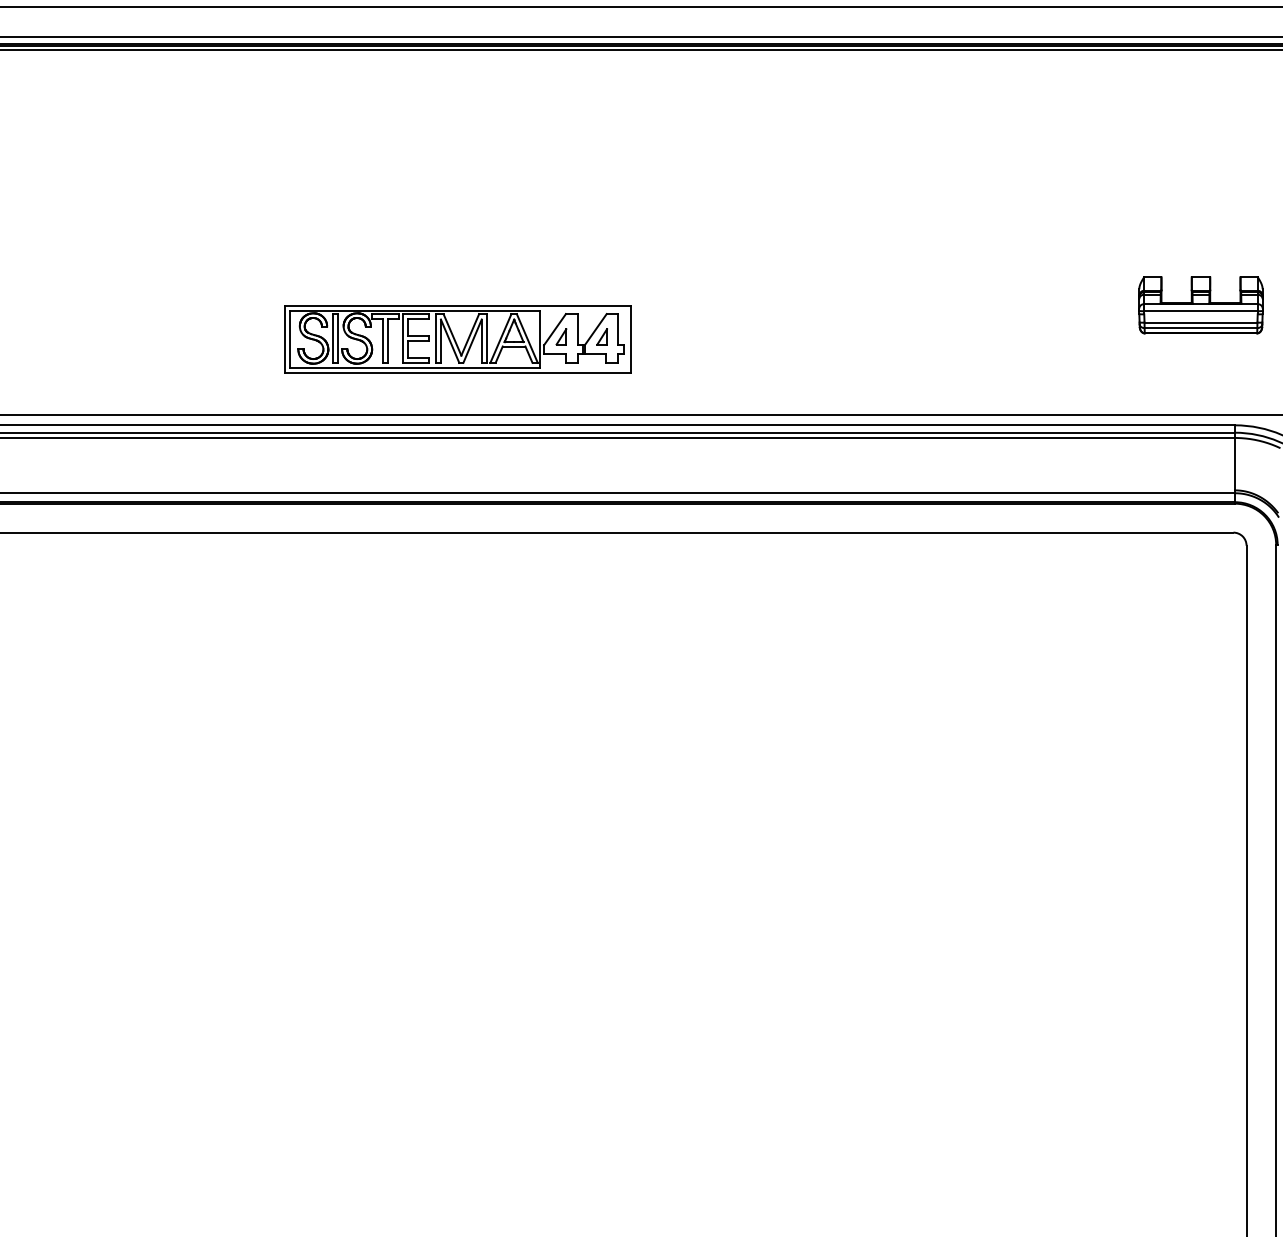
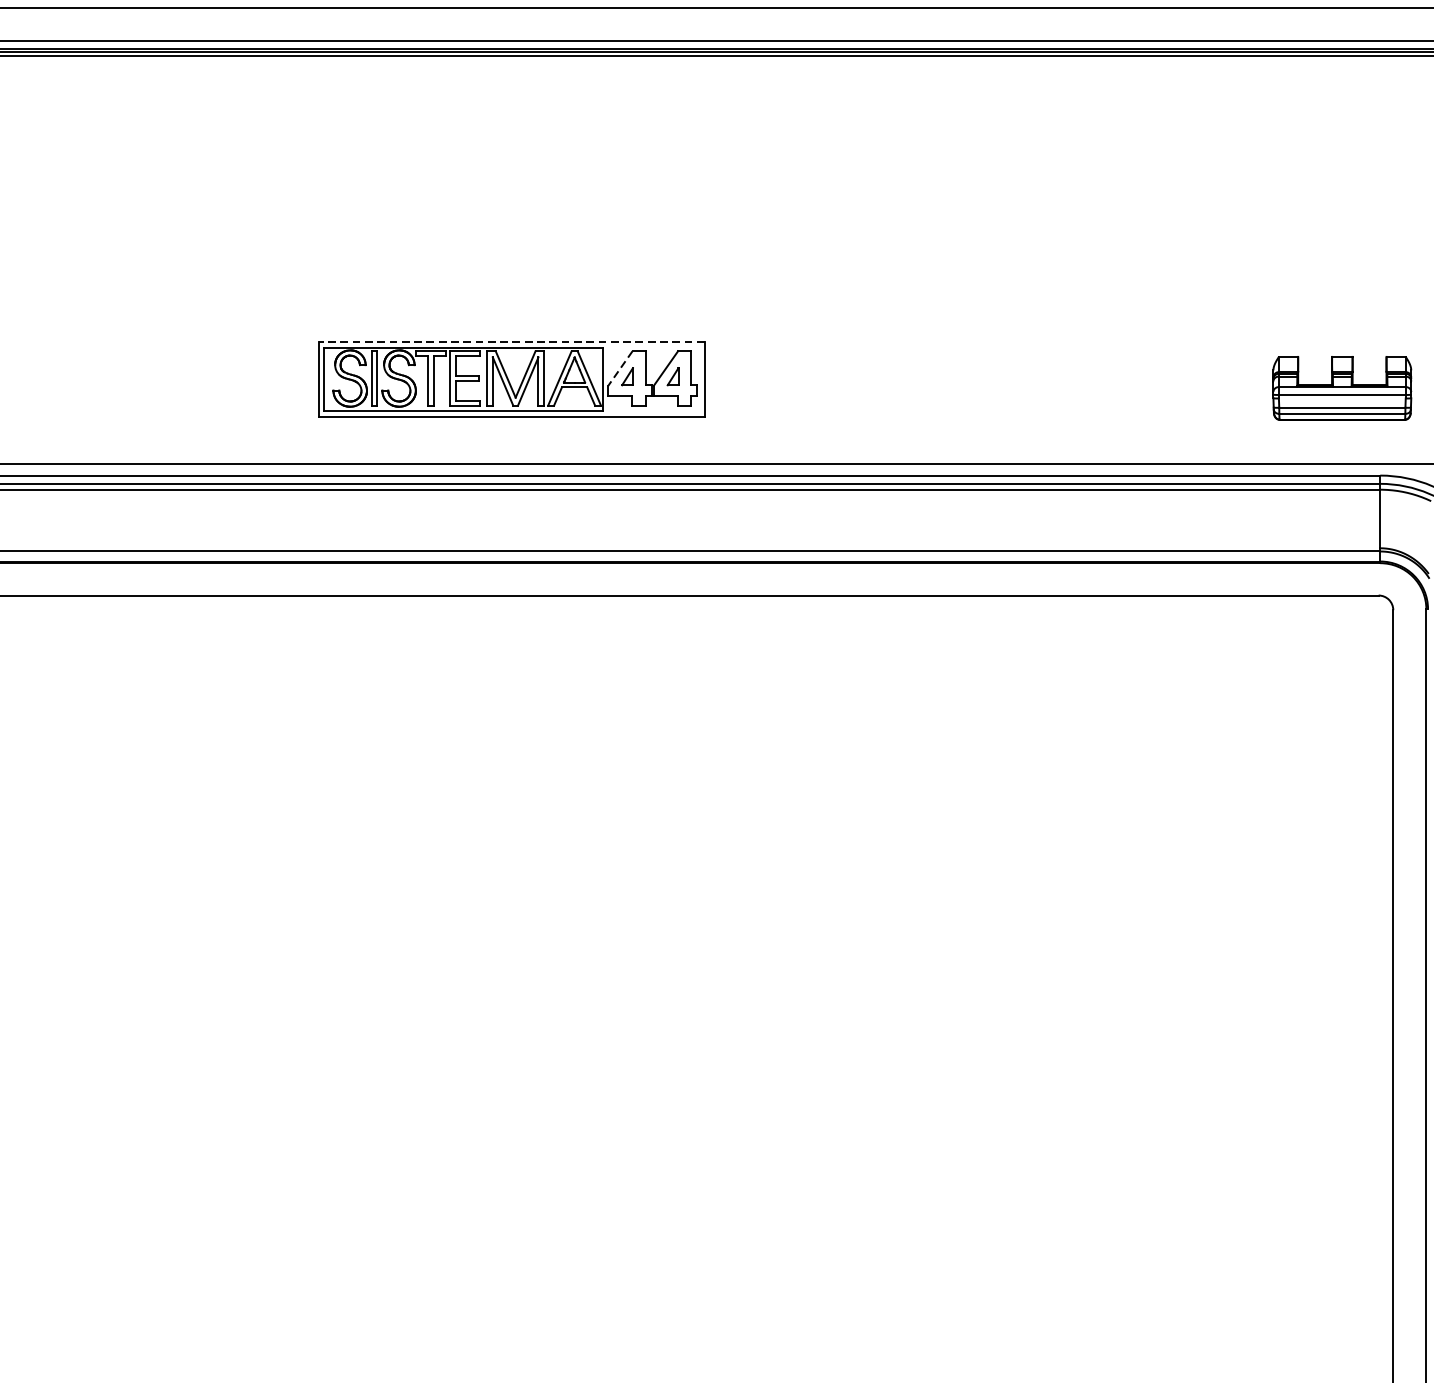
part: (1200, 305) -> (1341, 388), moved
line: (457, 306) -> (511, 342), solid -> dashed
line: (554, 330) -> (619, 369), solid -> dashed

